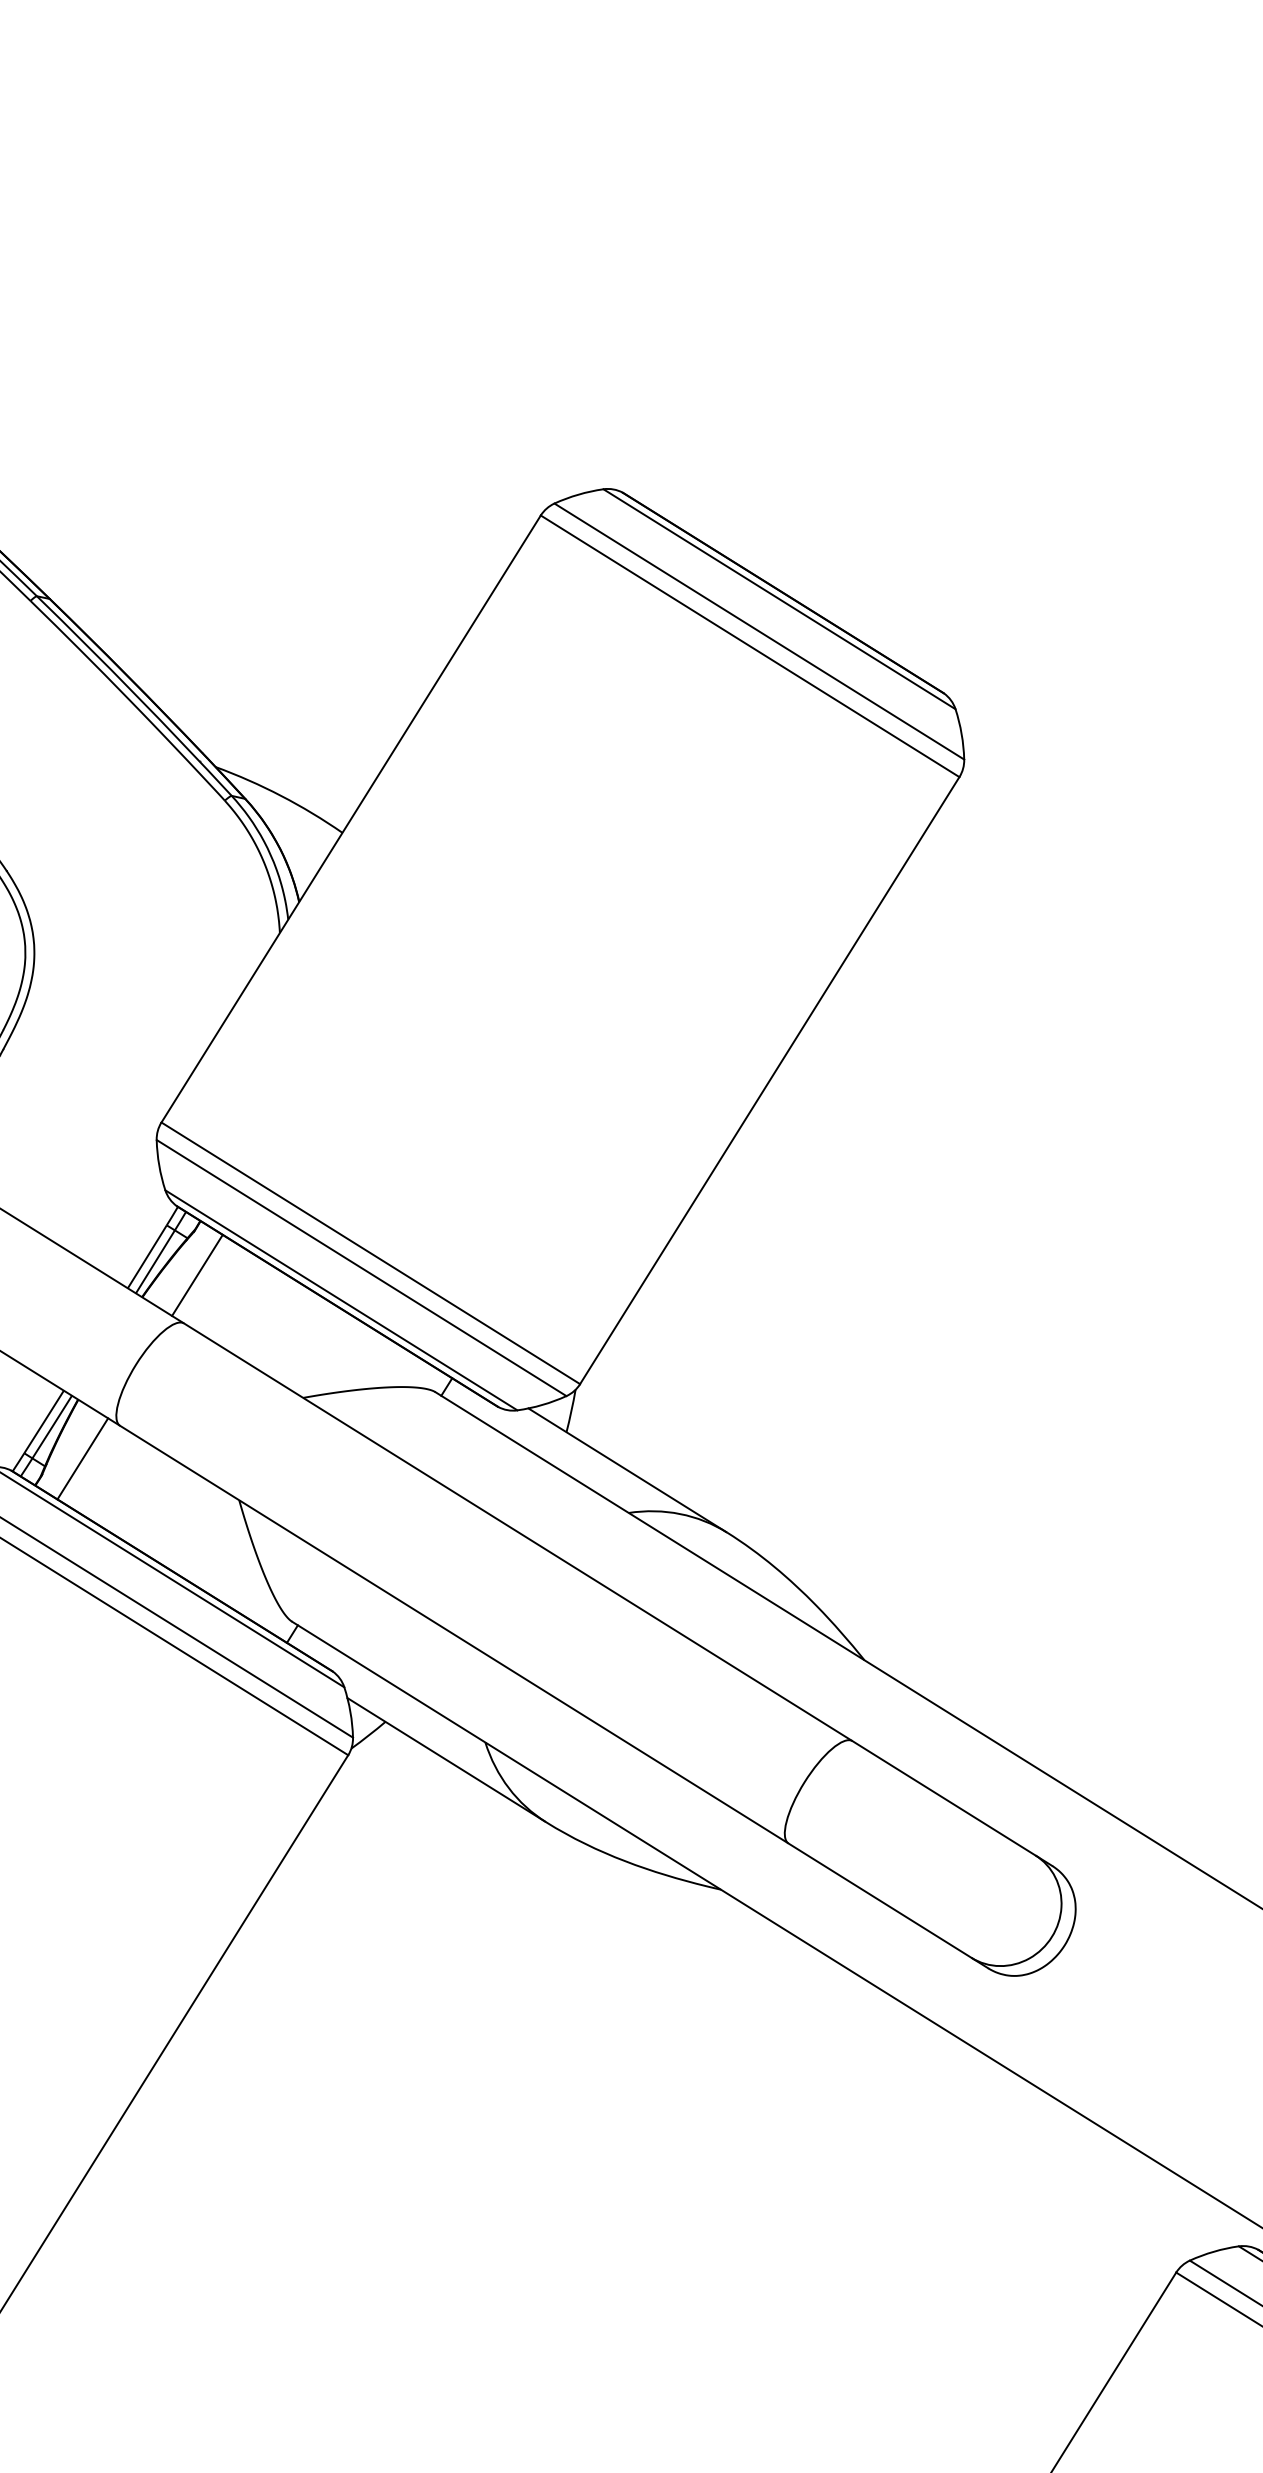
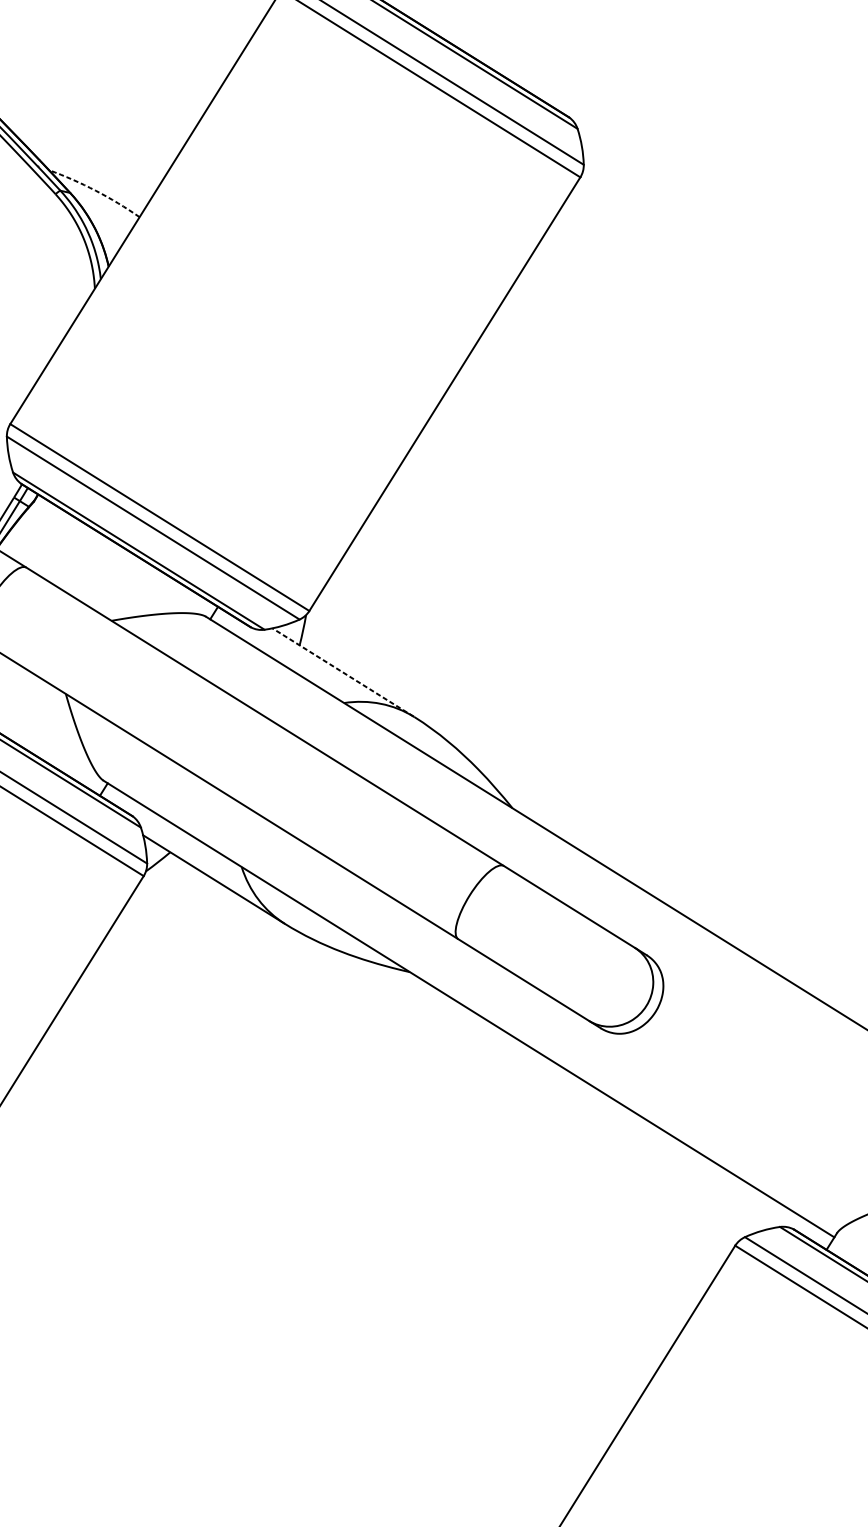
arc: (281, 795) -> (96, 190), solid -> dashed
line: (197, 1274) -> (36, 532), removed
line: (627, 1470) -> (343, 672), solid -> dashed

